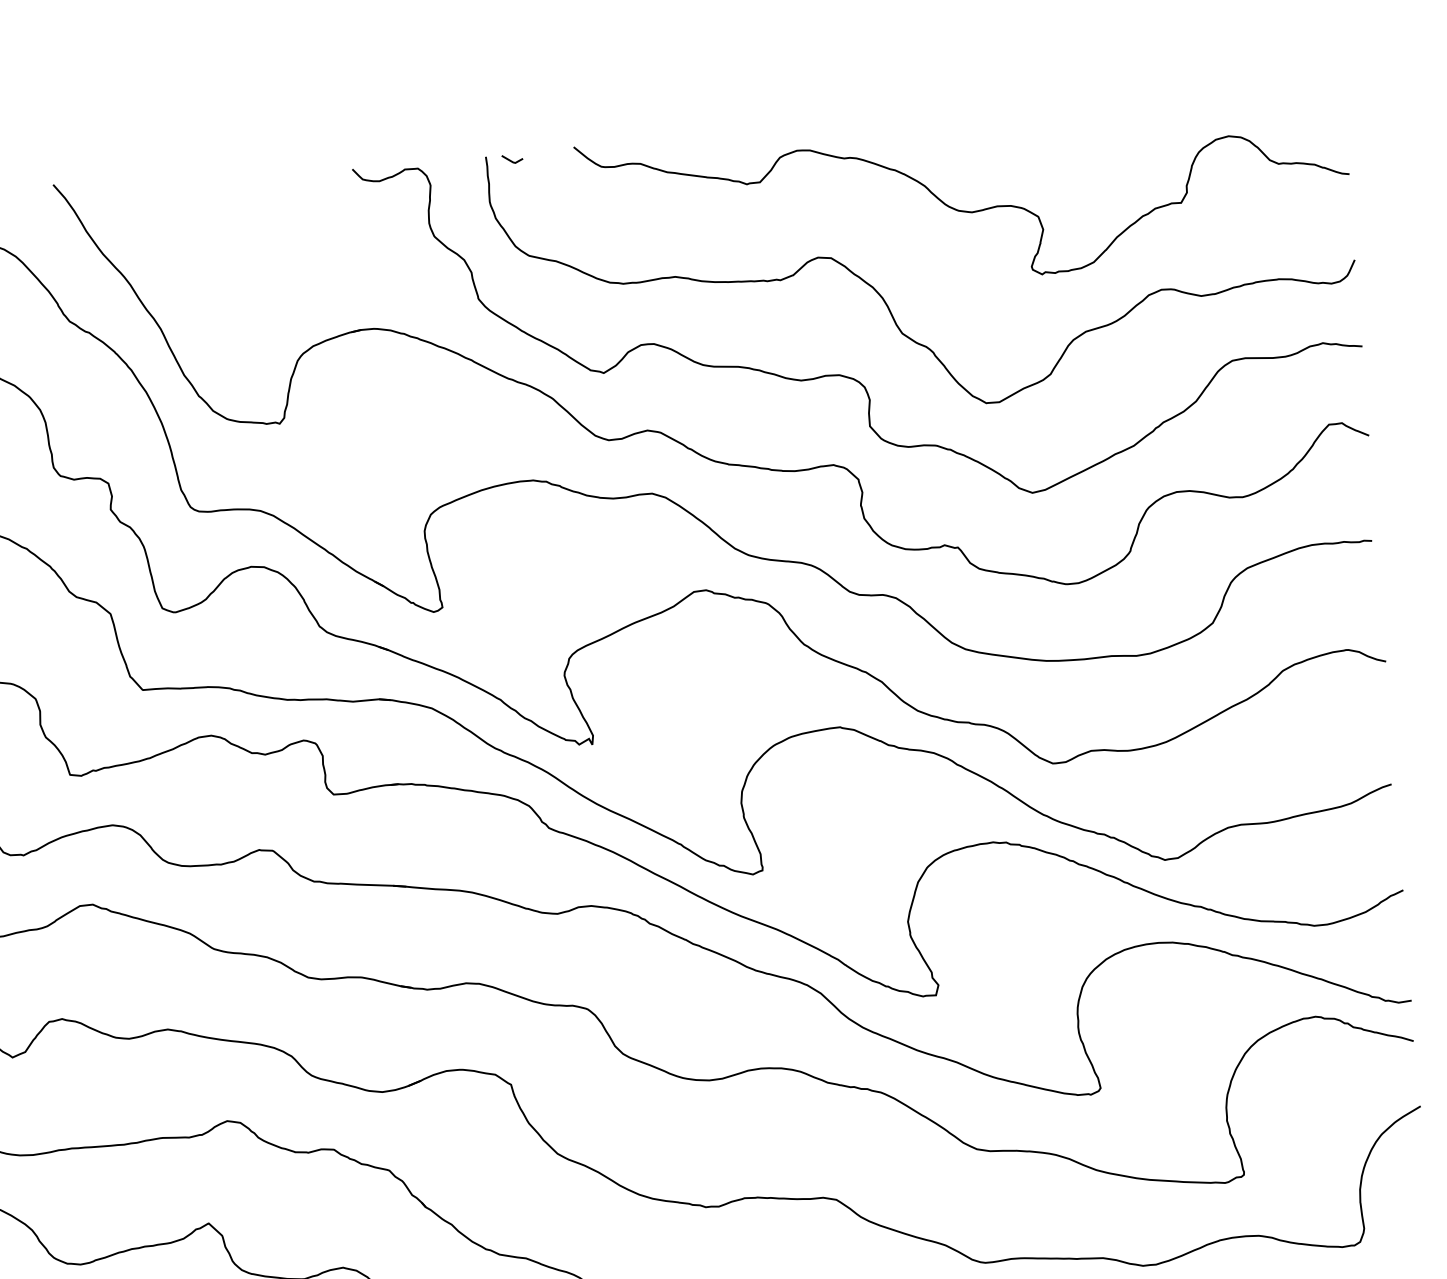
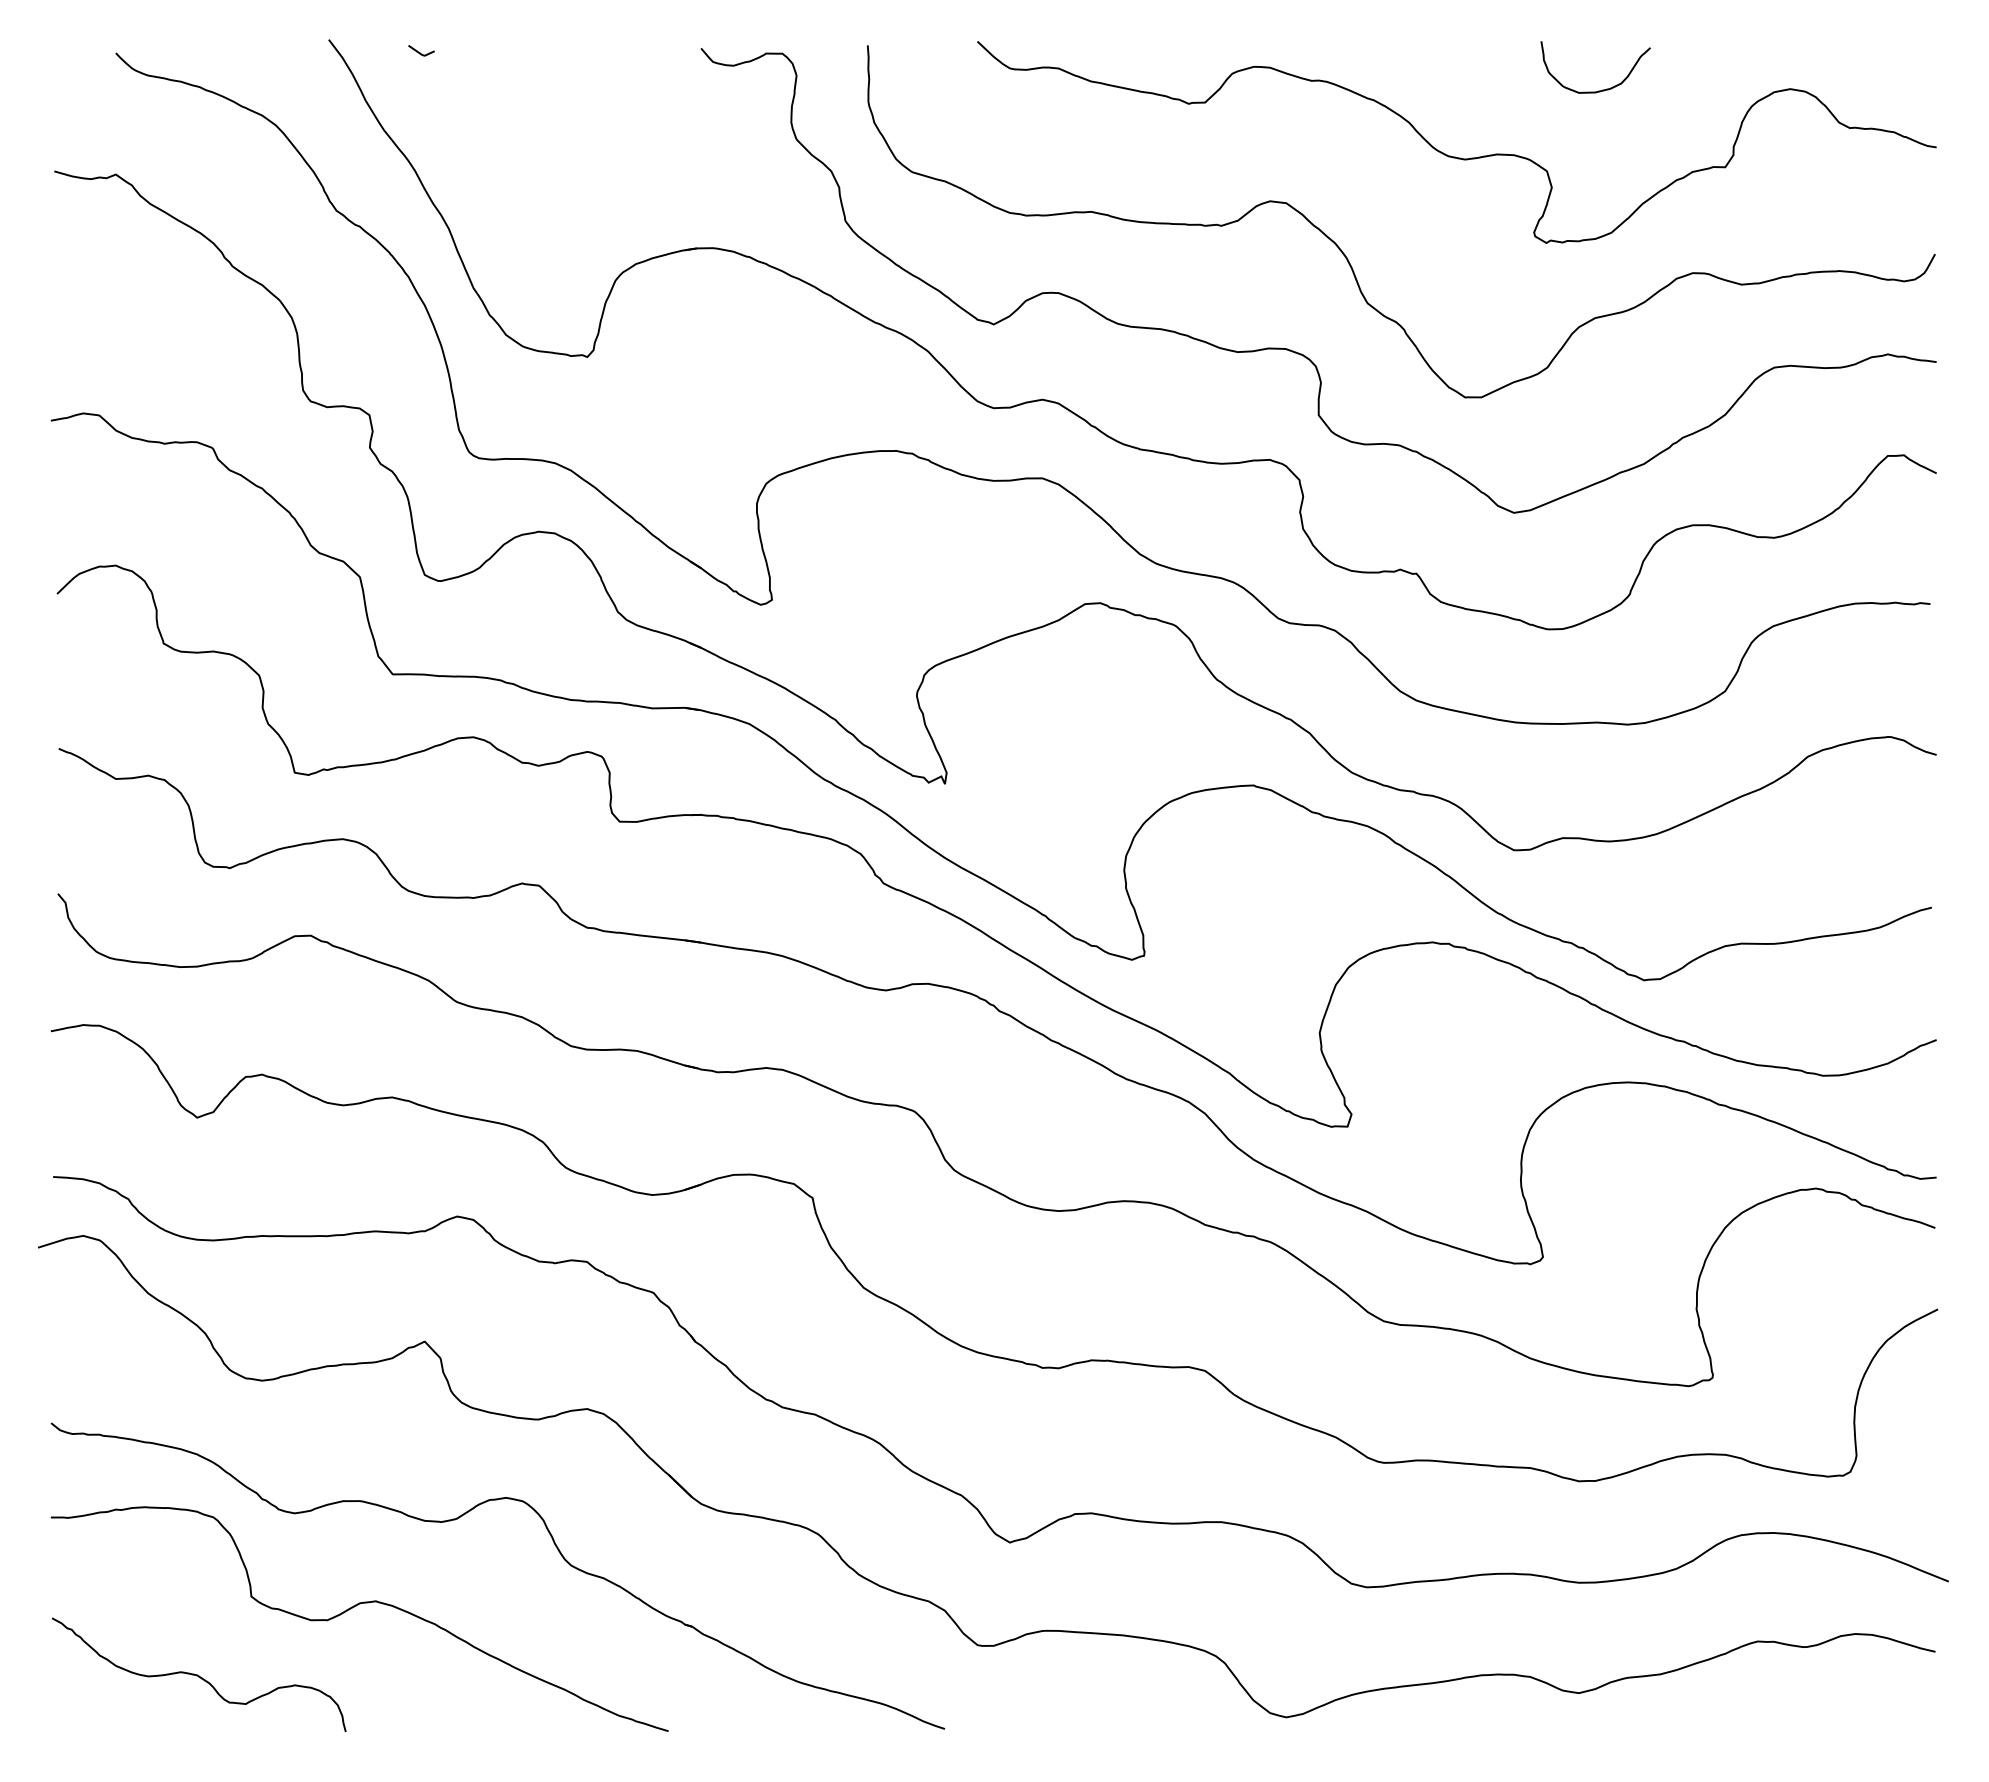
curve: (1077, 147) -> (1602, 89), added
line: (511, 160) -> (420, 52), moved

